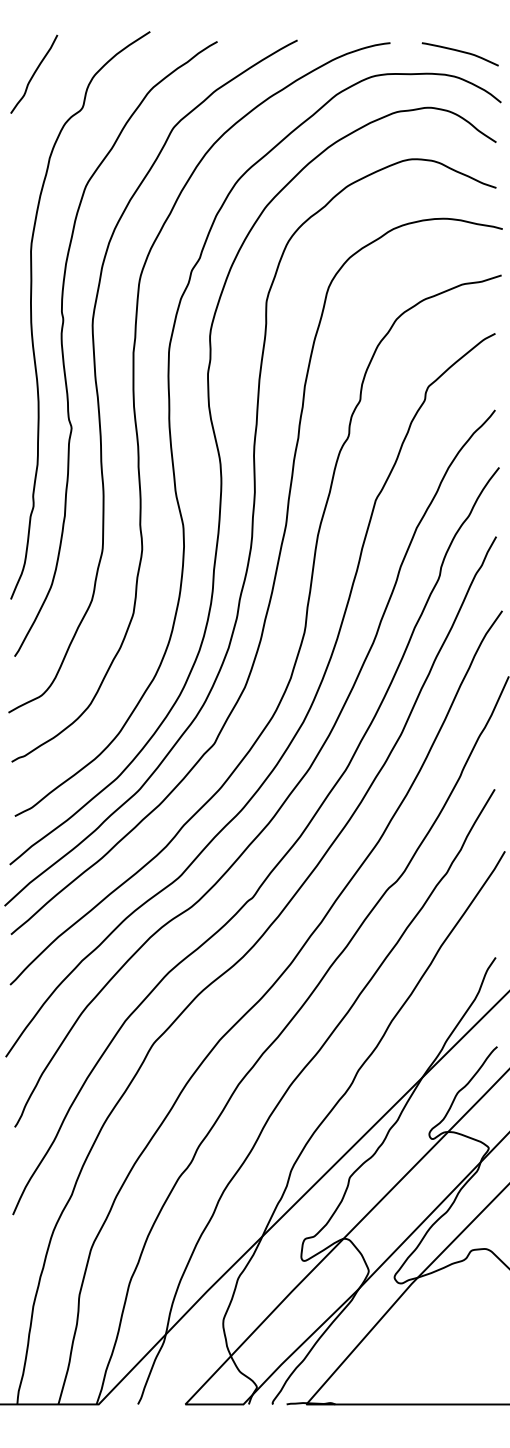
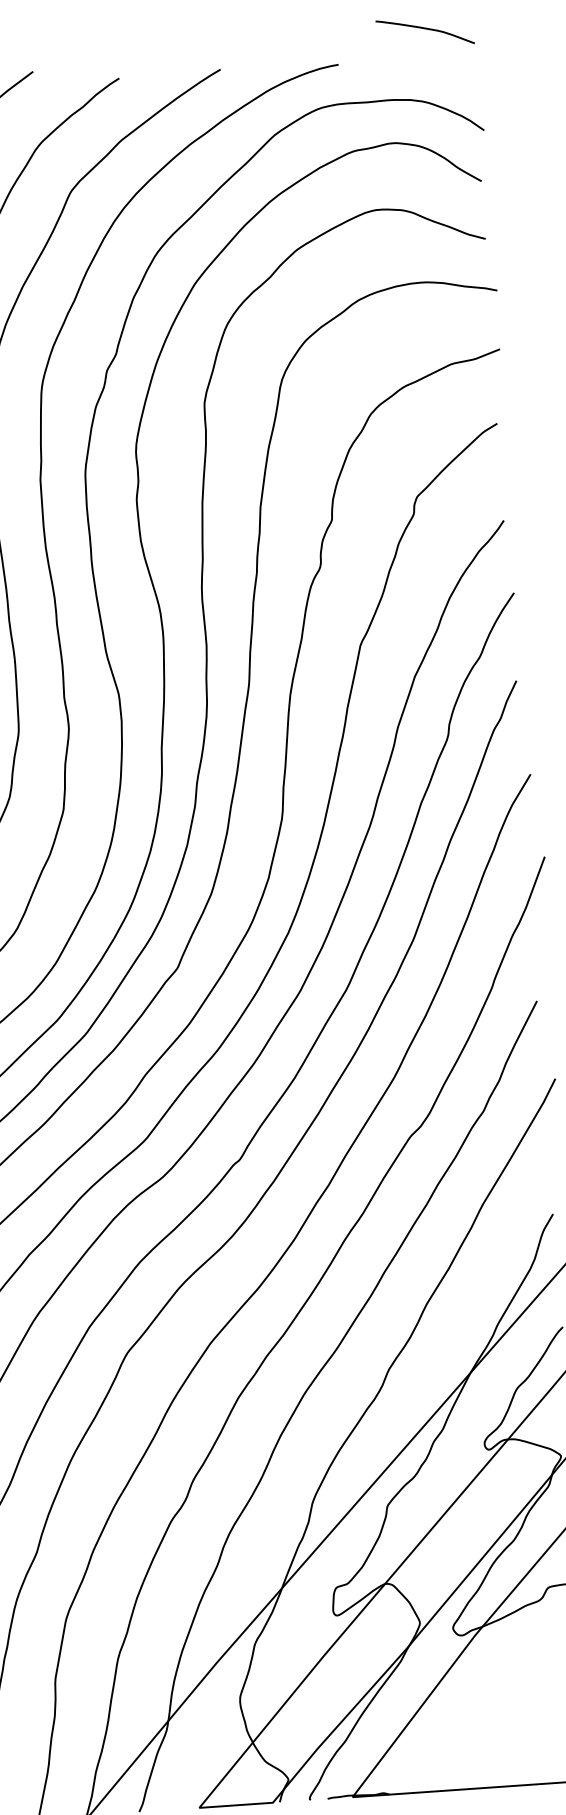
curve: (460, 52) -> (425, 29), moved

